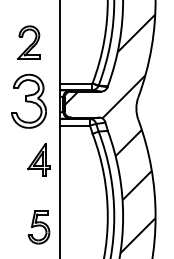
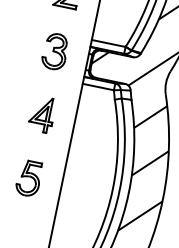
part: (28, 100) -> (54, 50), size x0.62
part: (38, 159) -> (41, 113), moved
part: (38, 227) -> (28, 178), moved

